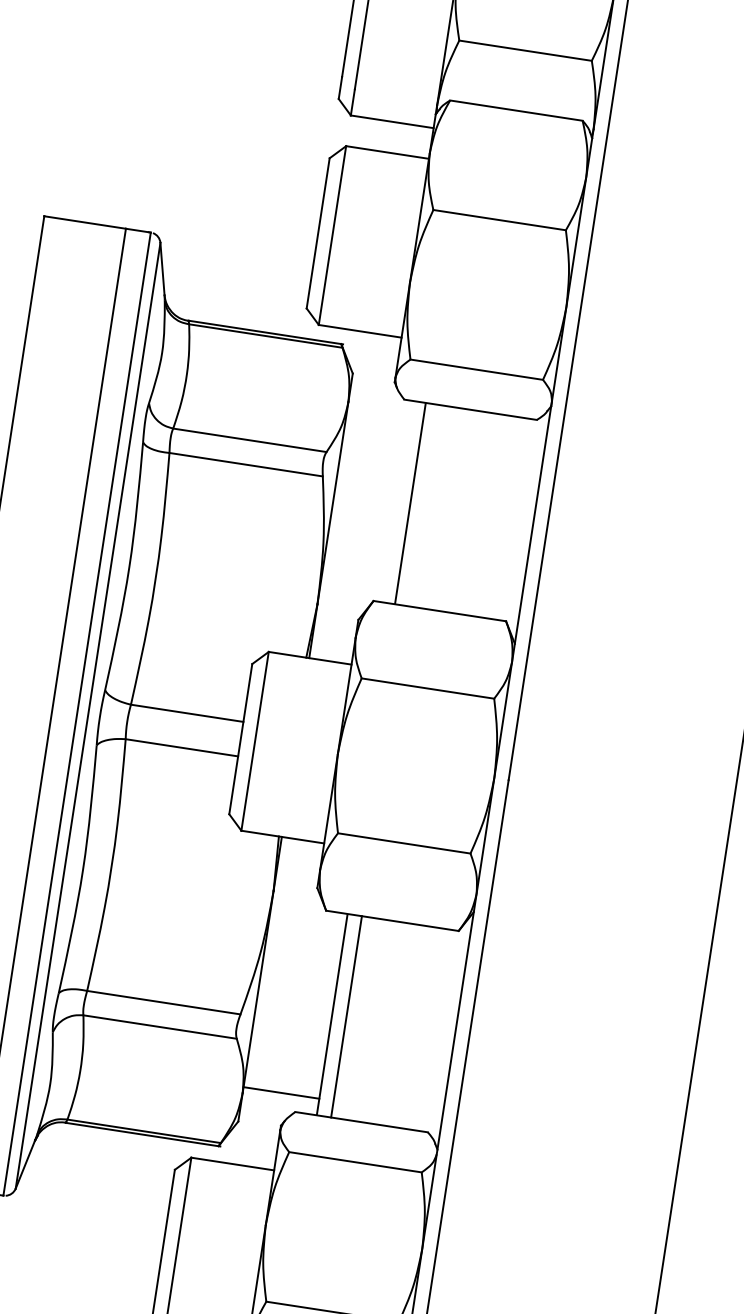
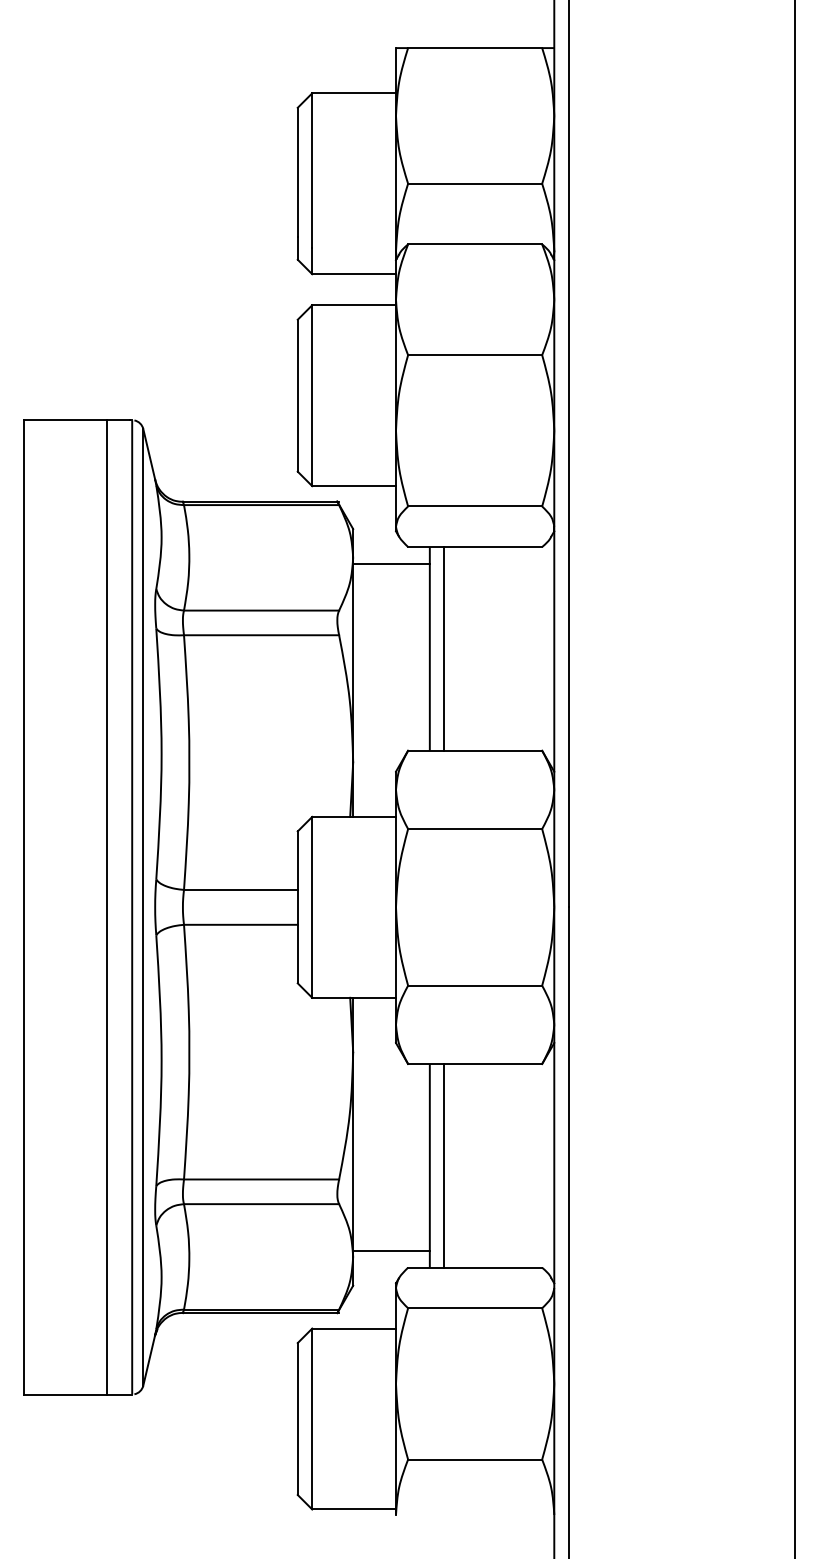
line: (385, 413) -> (391, 563), added
line: (424, 505) -> (444, 648), added

